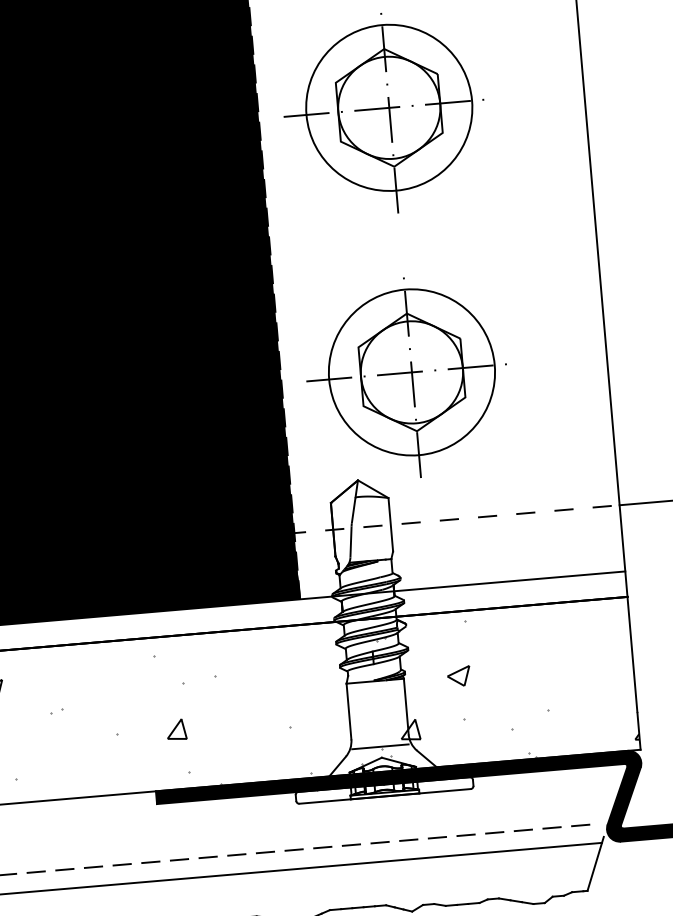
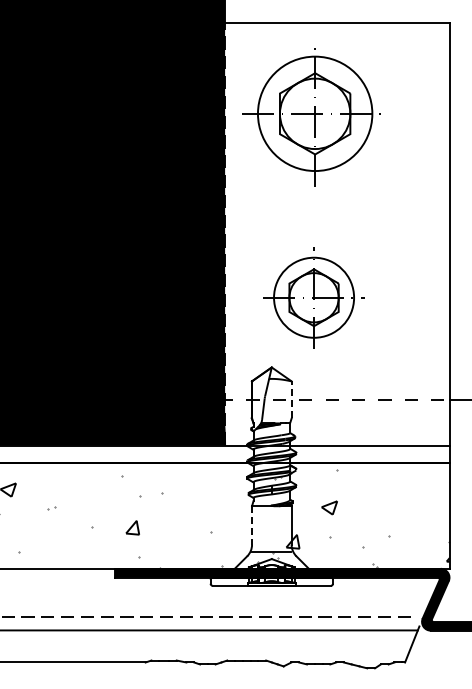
part: (407, 378) -> (311, 300), size x0.7
line: (390, 524) -> (291, 399), solid -> dashed
line: (349, 711) -> (252, 525), solid -> dashed

